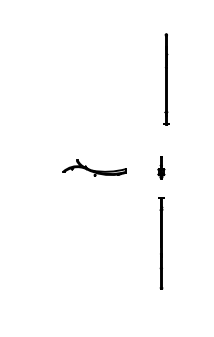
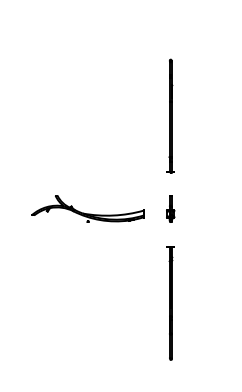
part: (166, 79) -> (170, 116), moved
part: (94, 167) -> (87, 208), size x1.43

